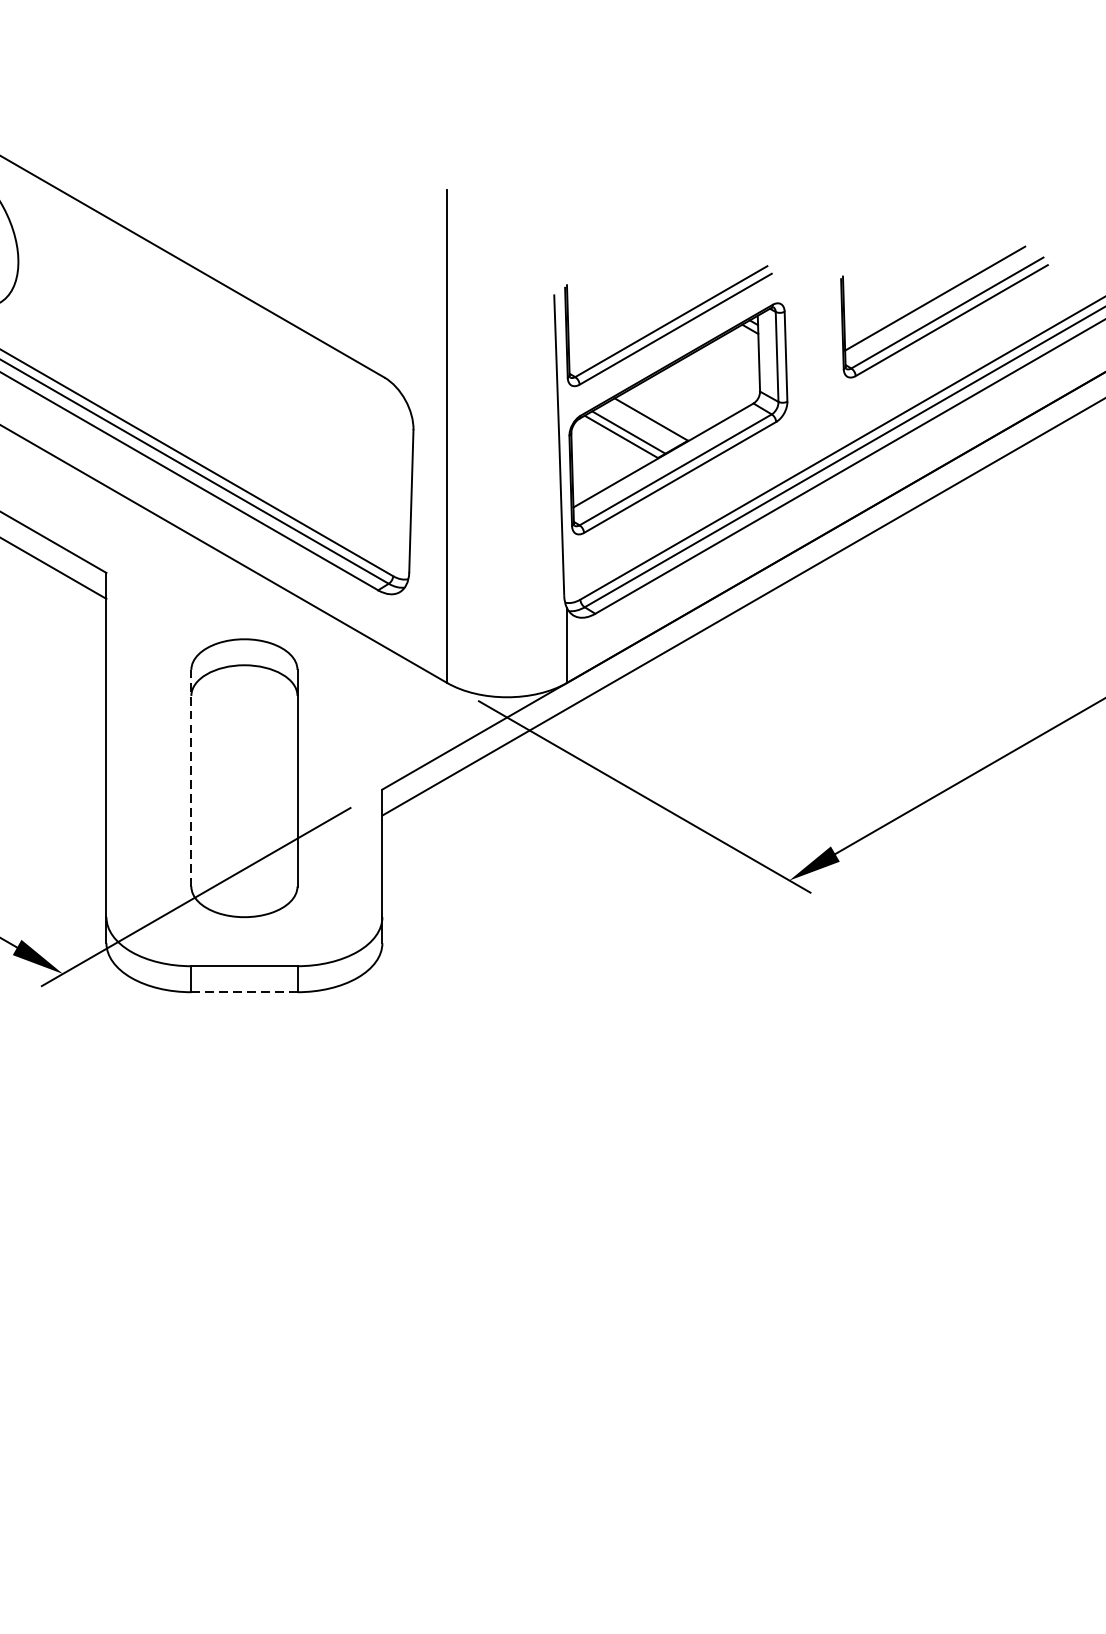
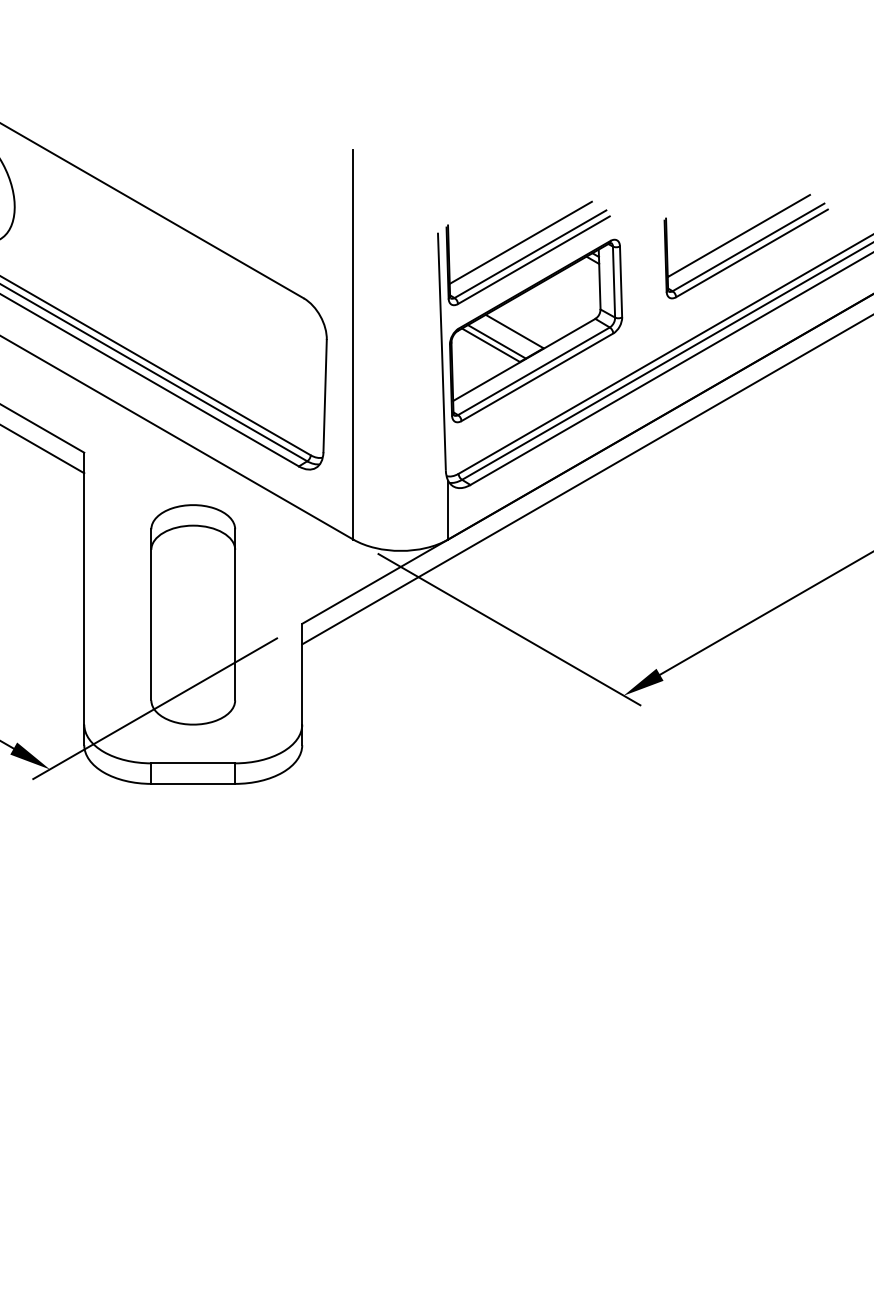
line: (658, 306) -> (520, 242), added
line: (191, 777) -> (151, 614), dashed -> solid
line: (244, 991) -> (193, 783), dashed -> solid

